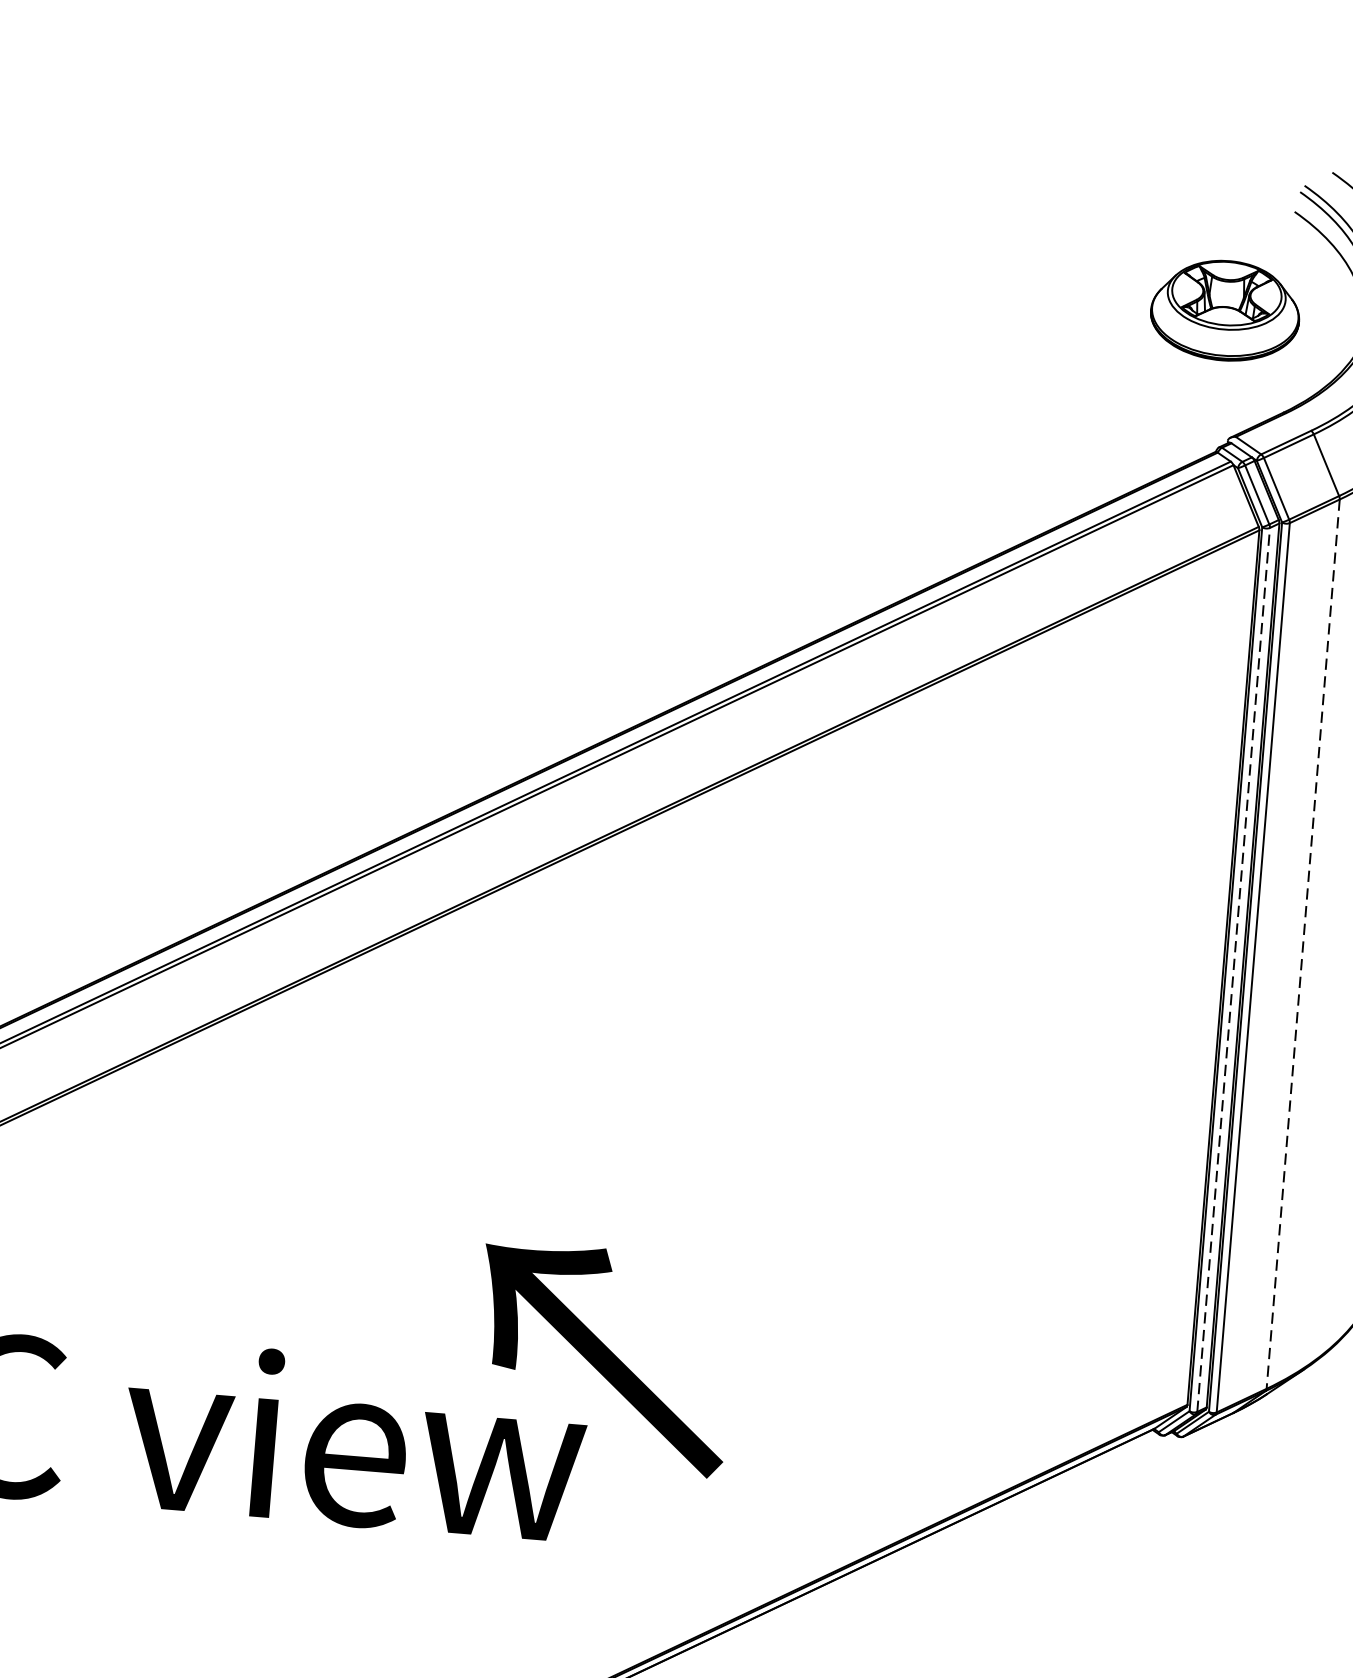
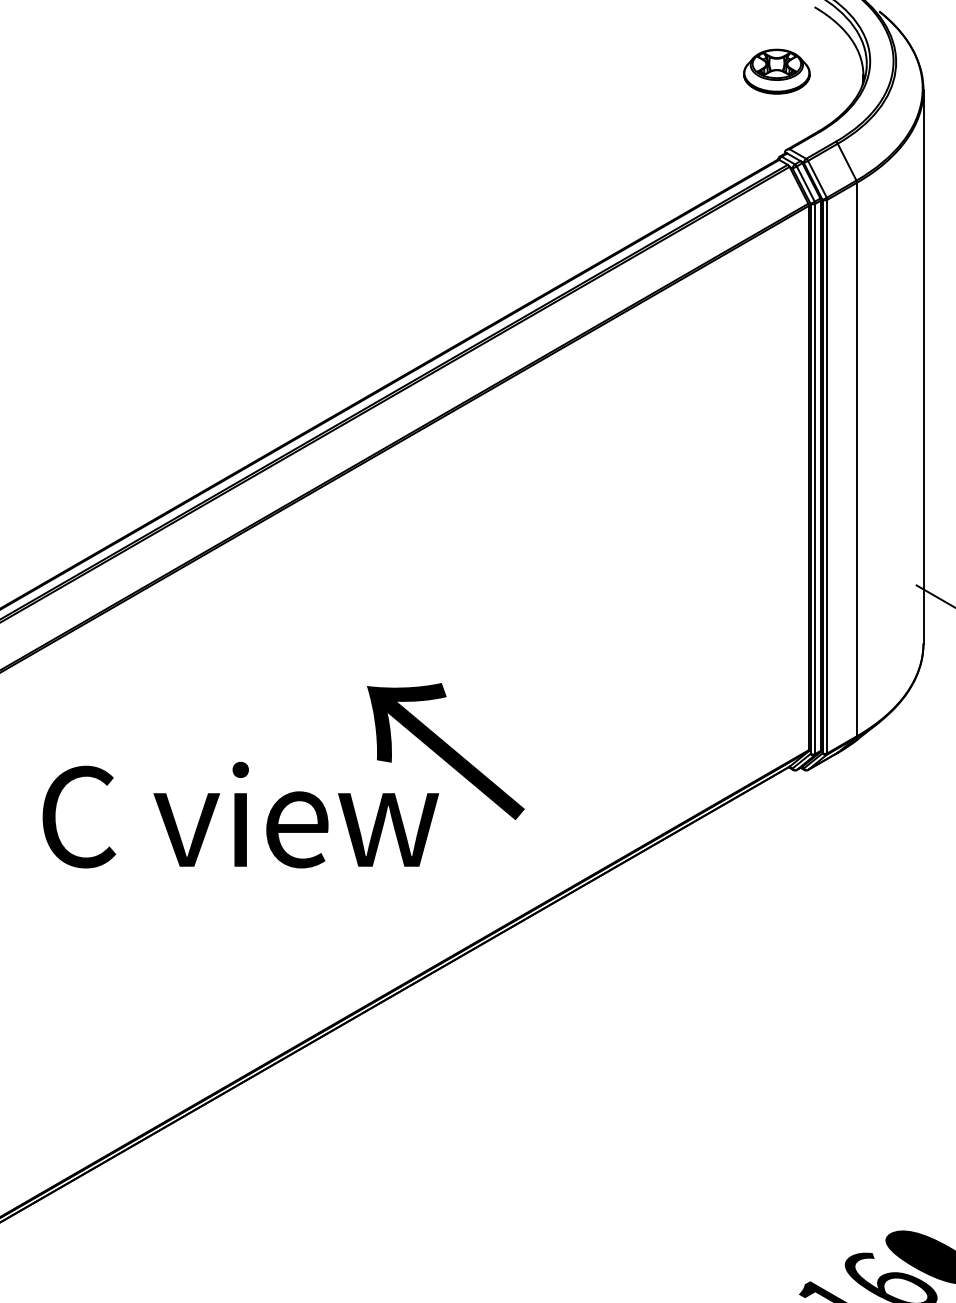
part: (1224, 310) -> (776, 71), size x0.71
line: (1303, 944) -> (857, 459), dashed -> solid
line: (1233, 969) -> (815, 478), dashed -> solid

